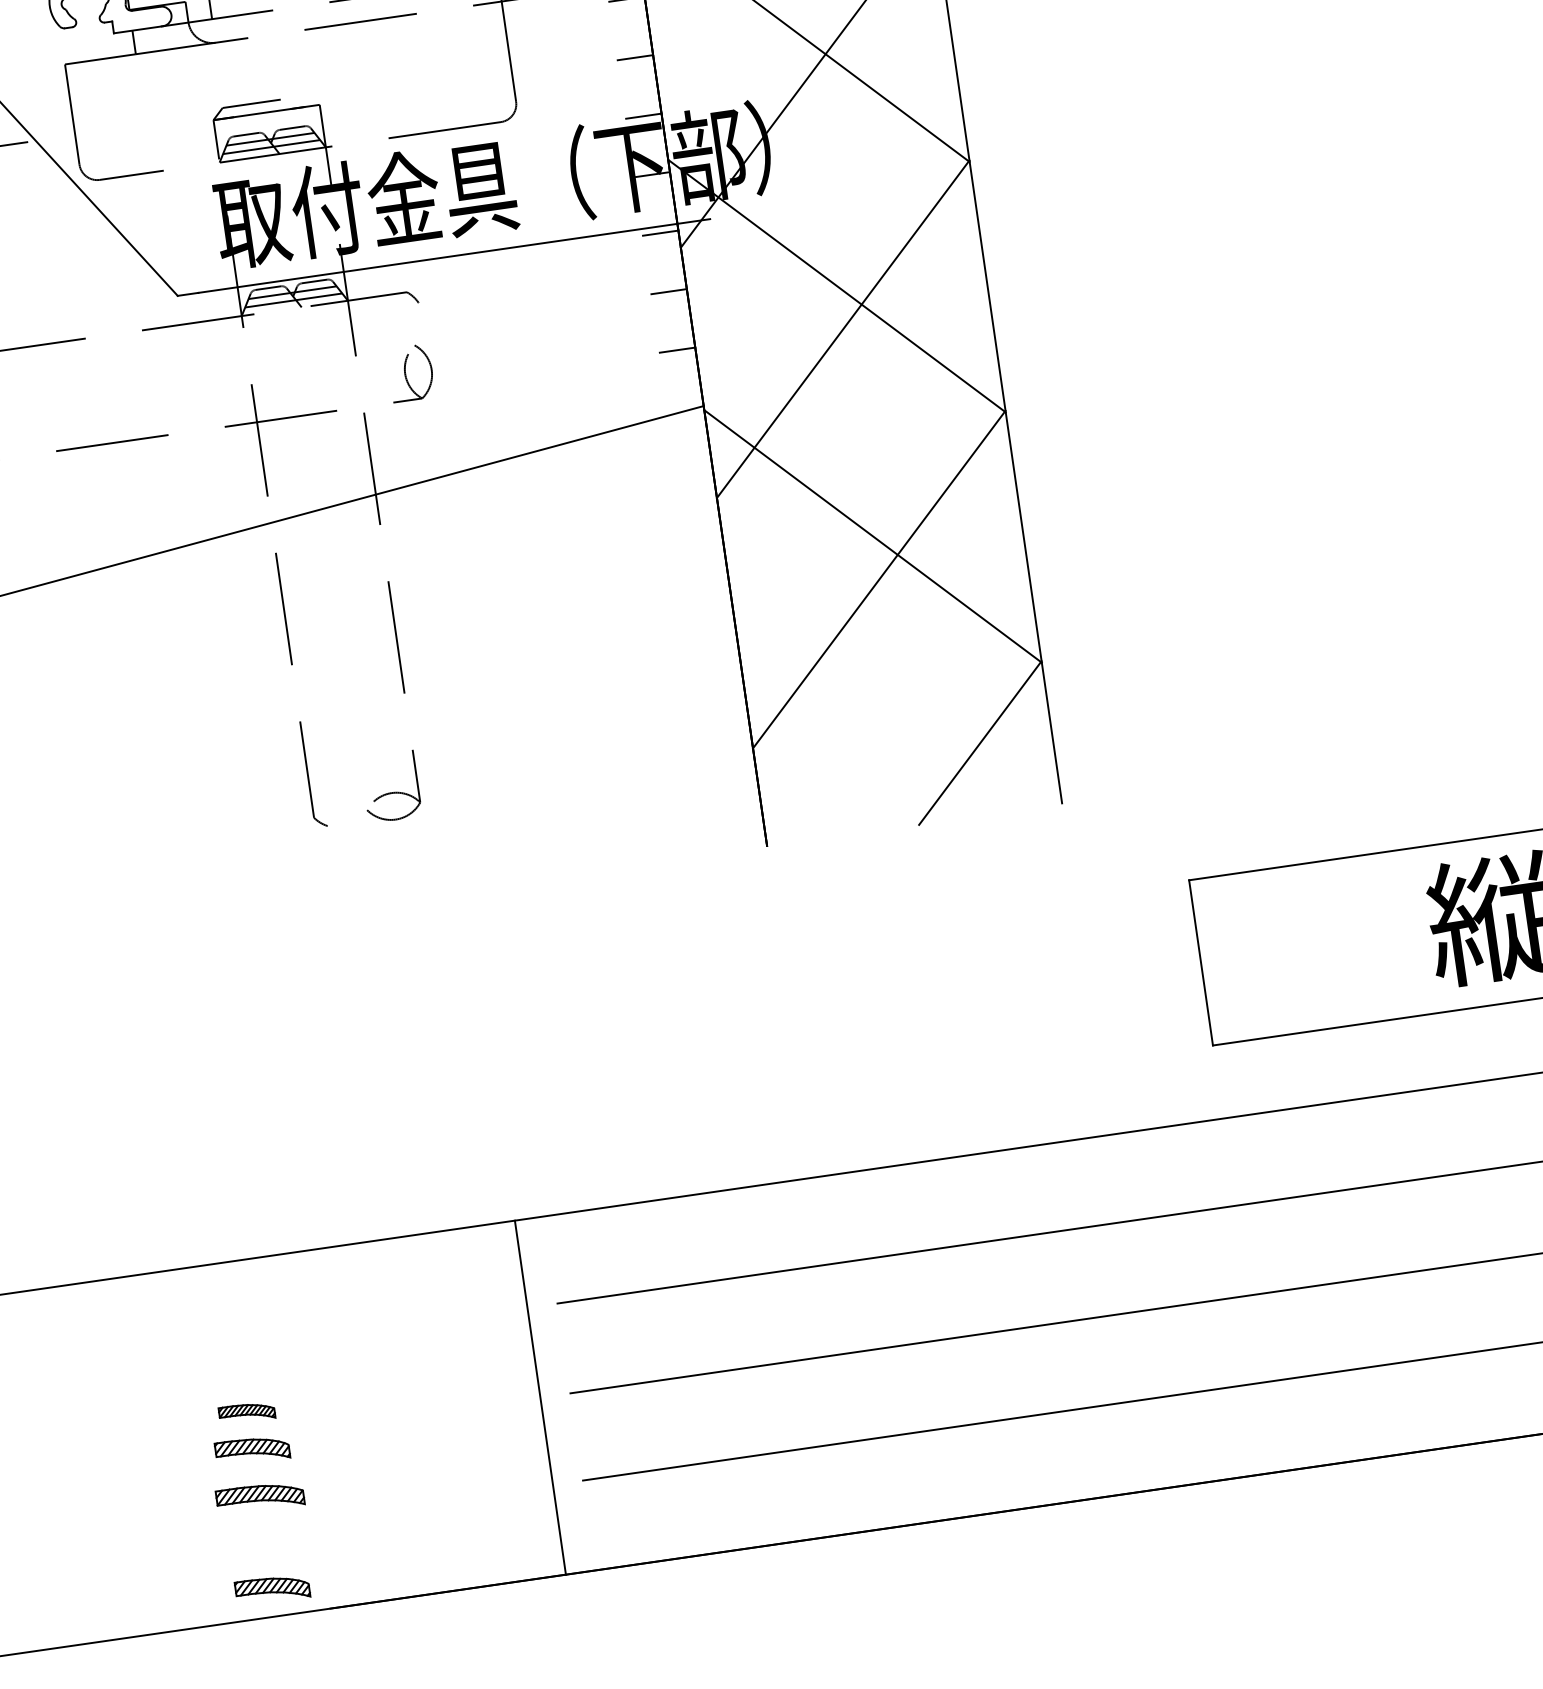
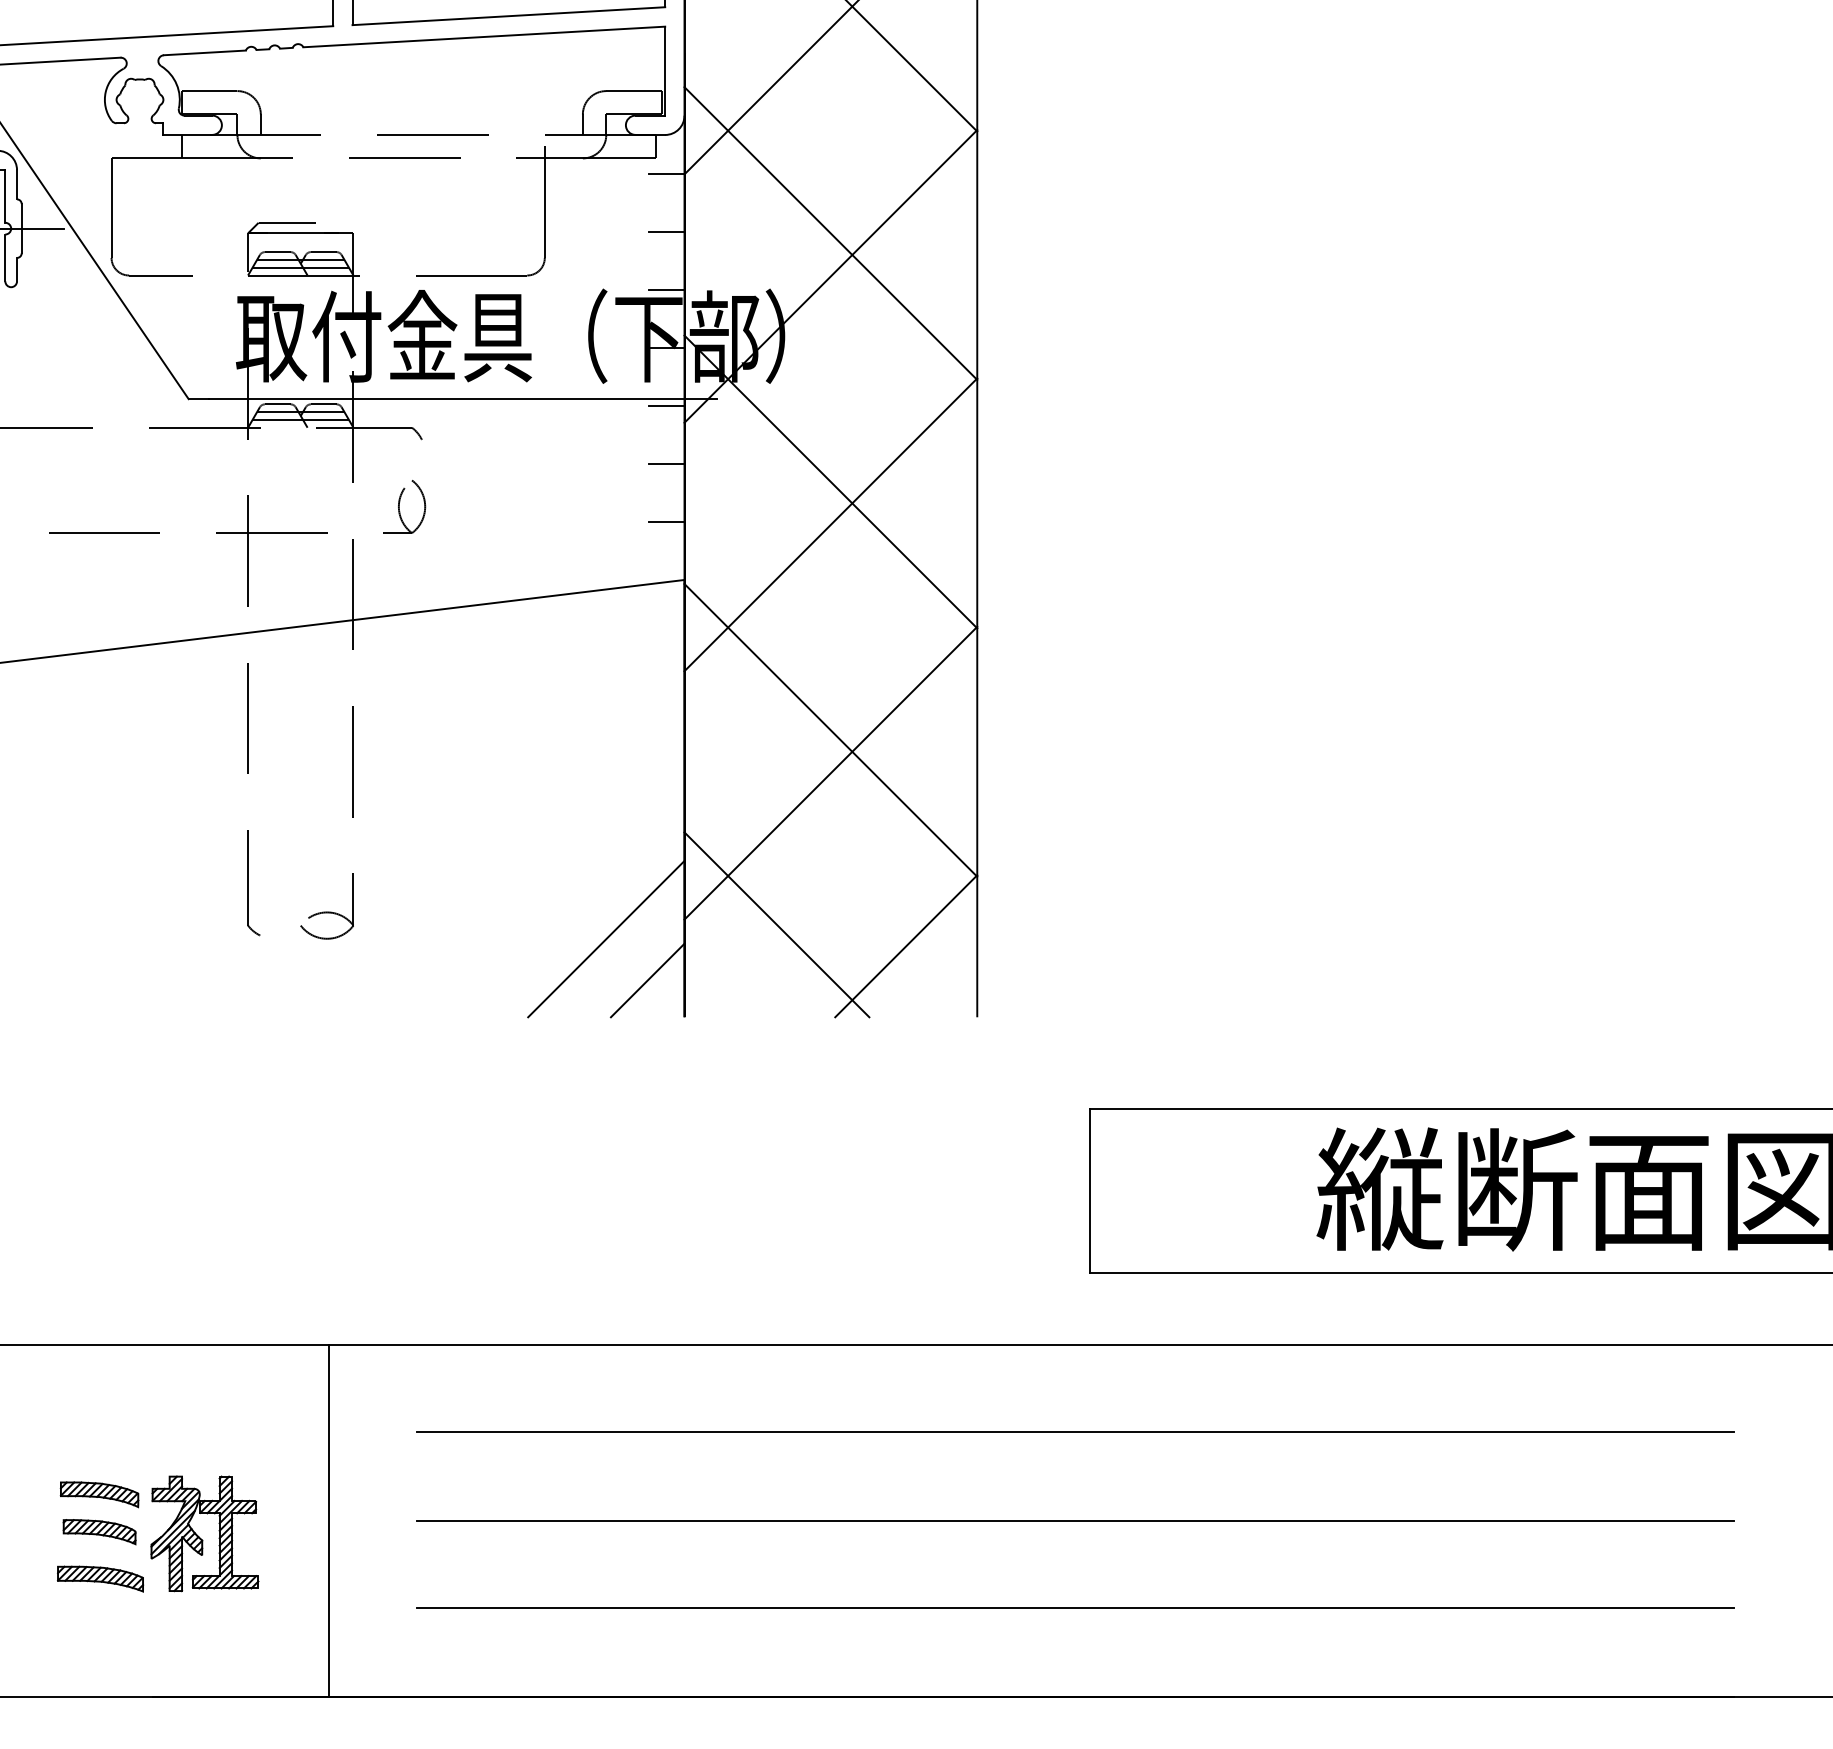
line: (846, 739) -> (776, 924), added
line: (677, 778) -> (606, 938), added
line: (724, 815) -> (647, 980), added
line: (539, 1397) -> (328, 1520), moved
part: (246, 1412) -> (99, 1494), size x1.43
part: (358, 1436) -> (204, 1533), added
part: (272, 1590) -> (99, 1670), removed

